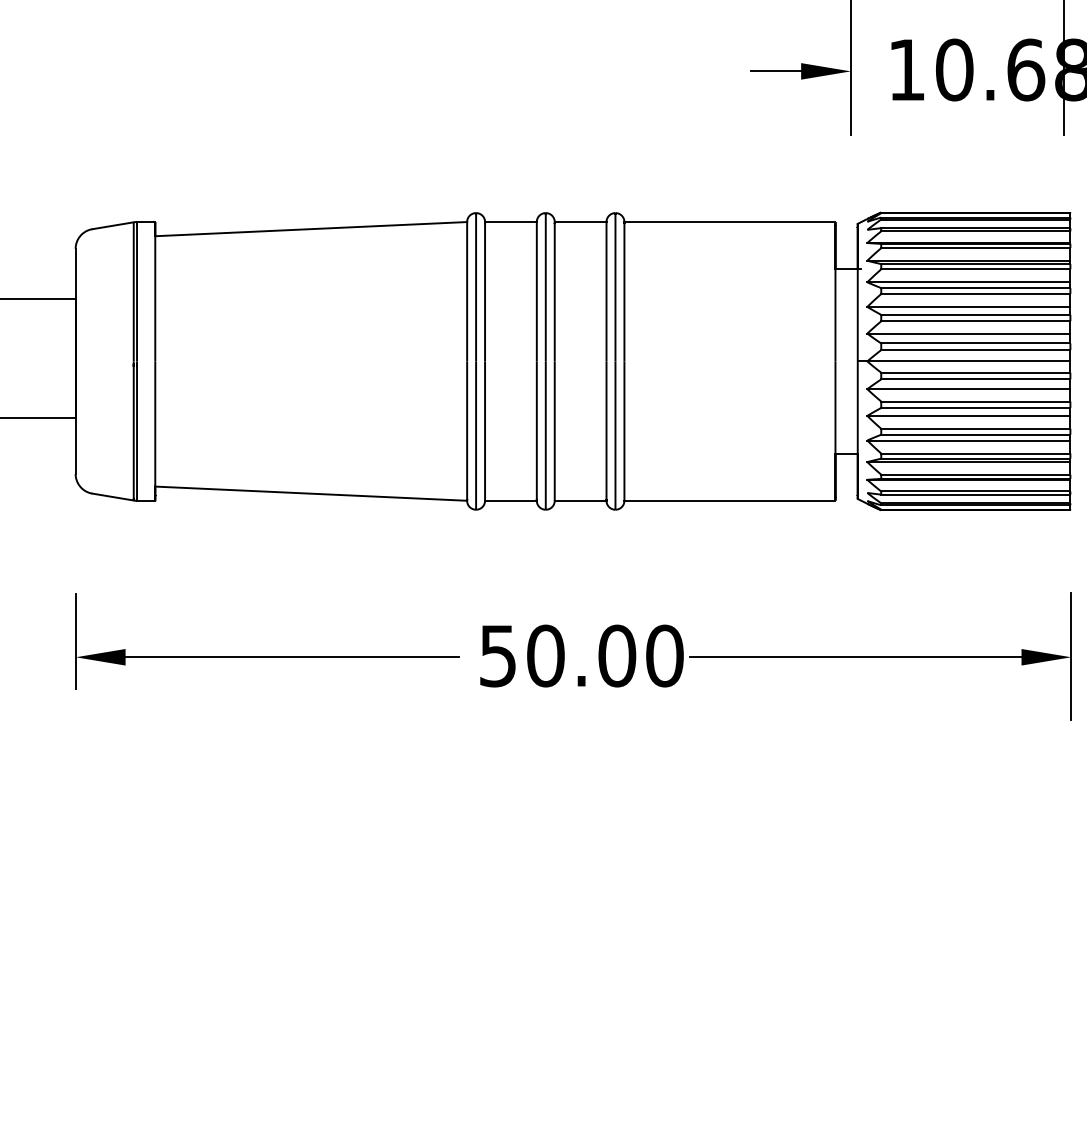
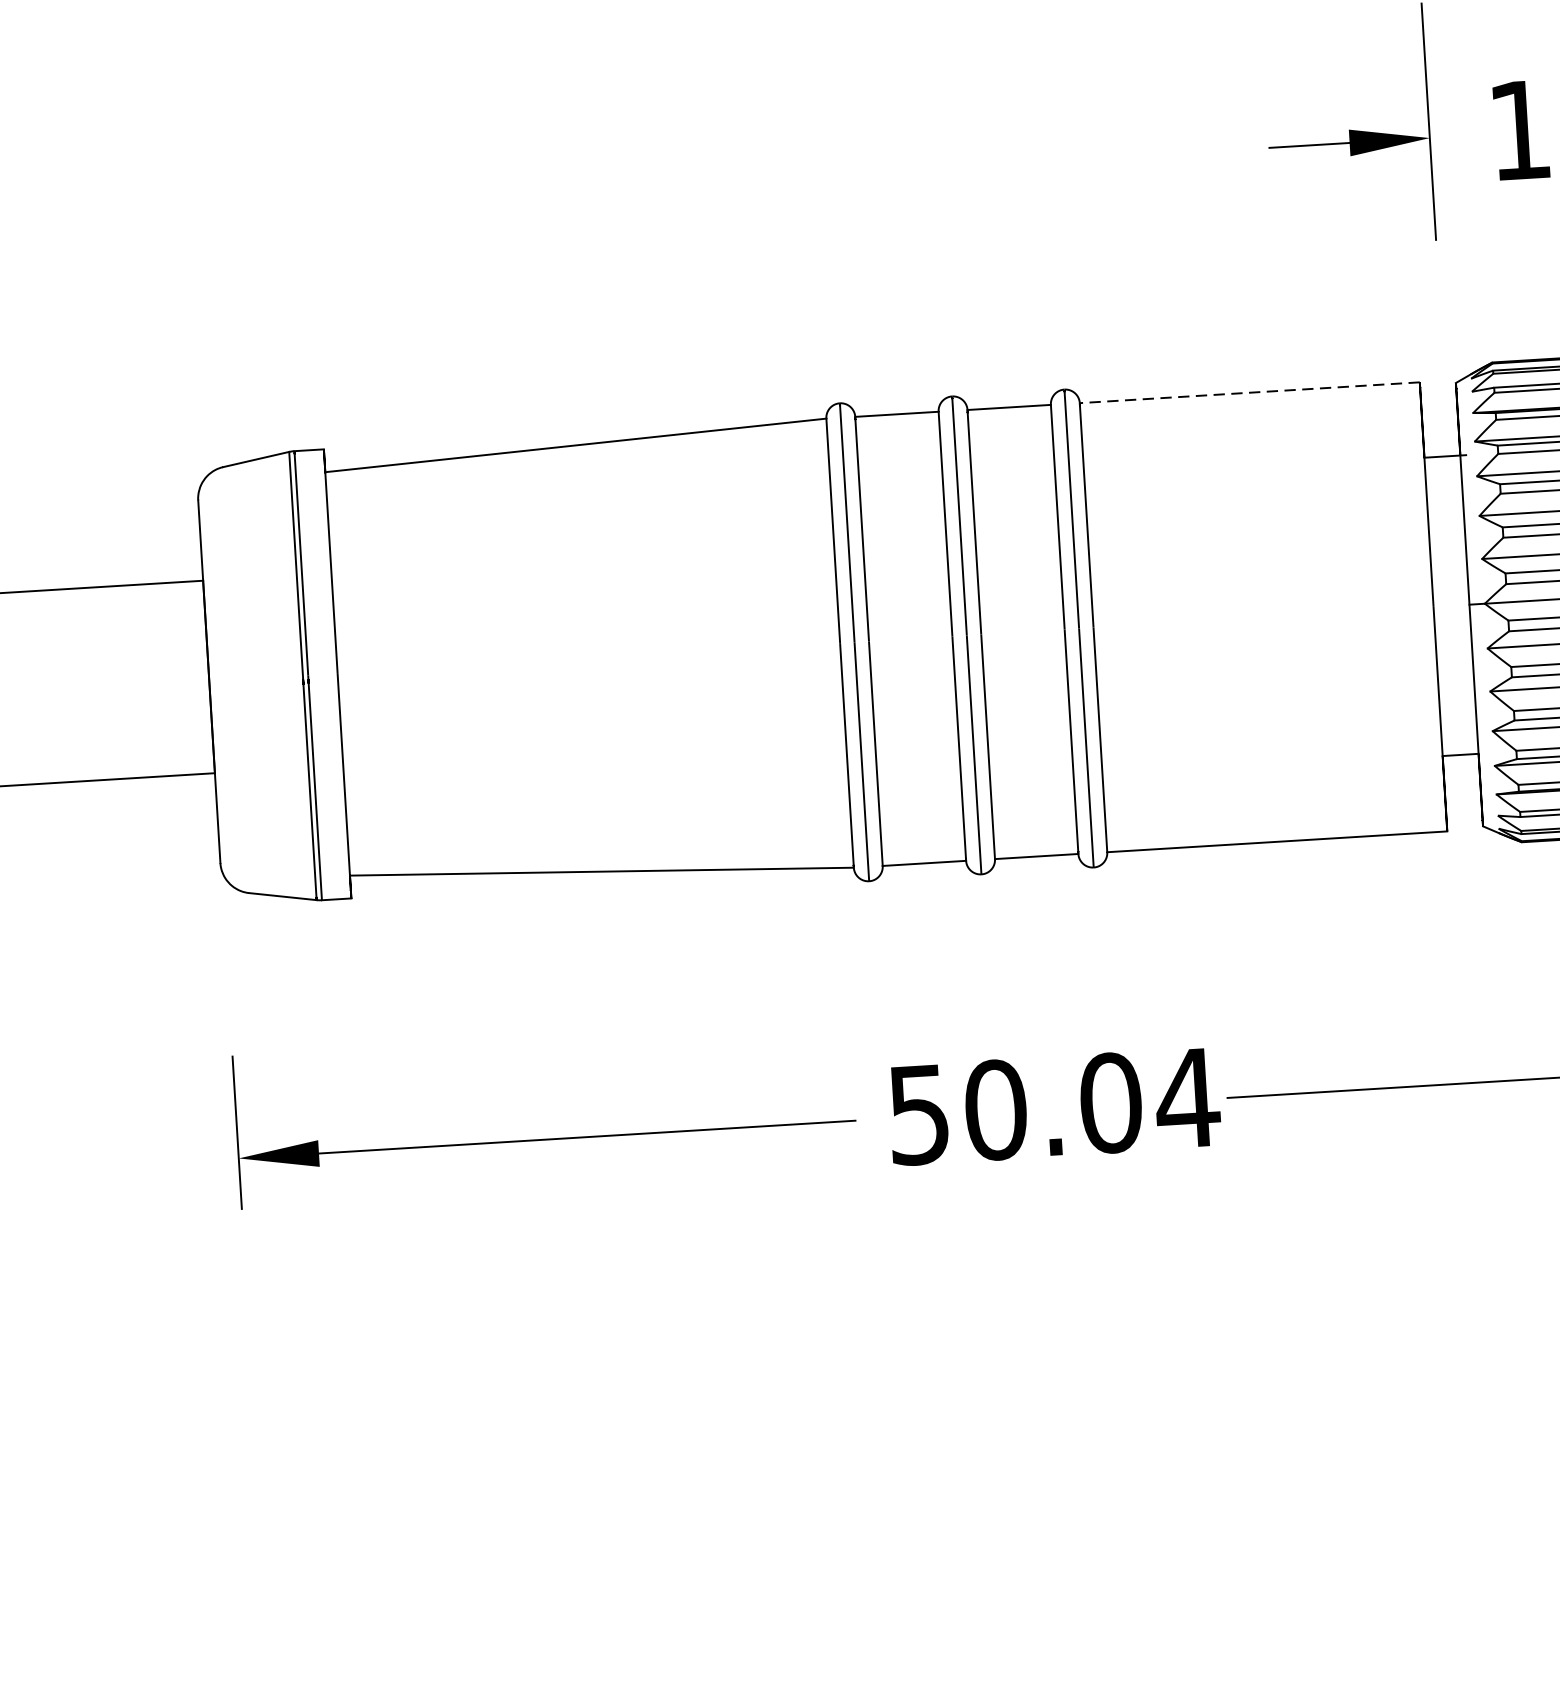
line: (729, 222) -> (1249, 393), solid -> dashed
text: (664, 655) -> (1187, 1097), 50.00 -> 50.04

